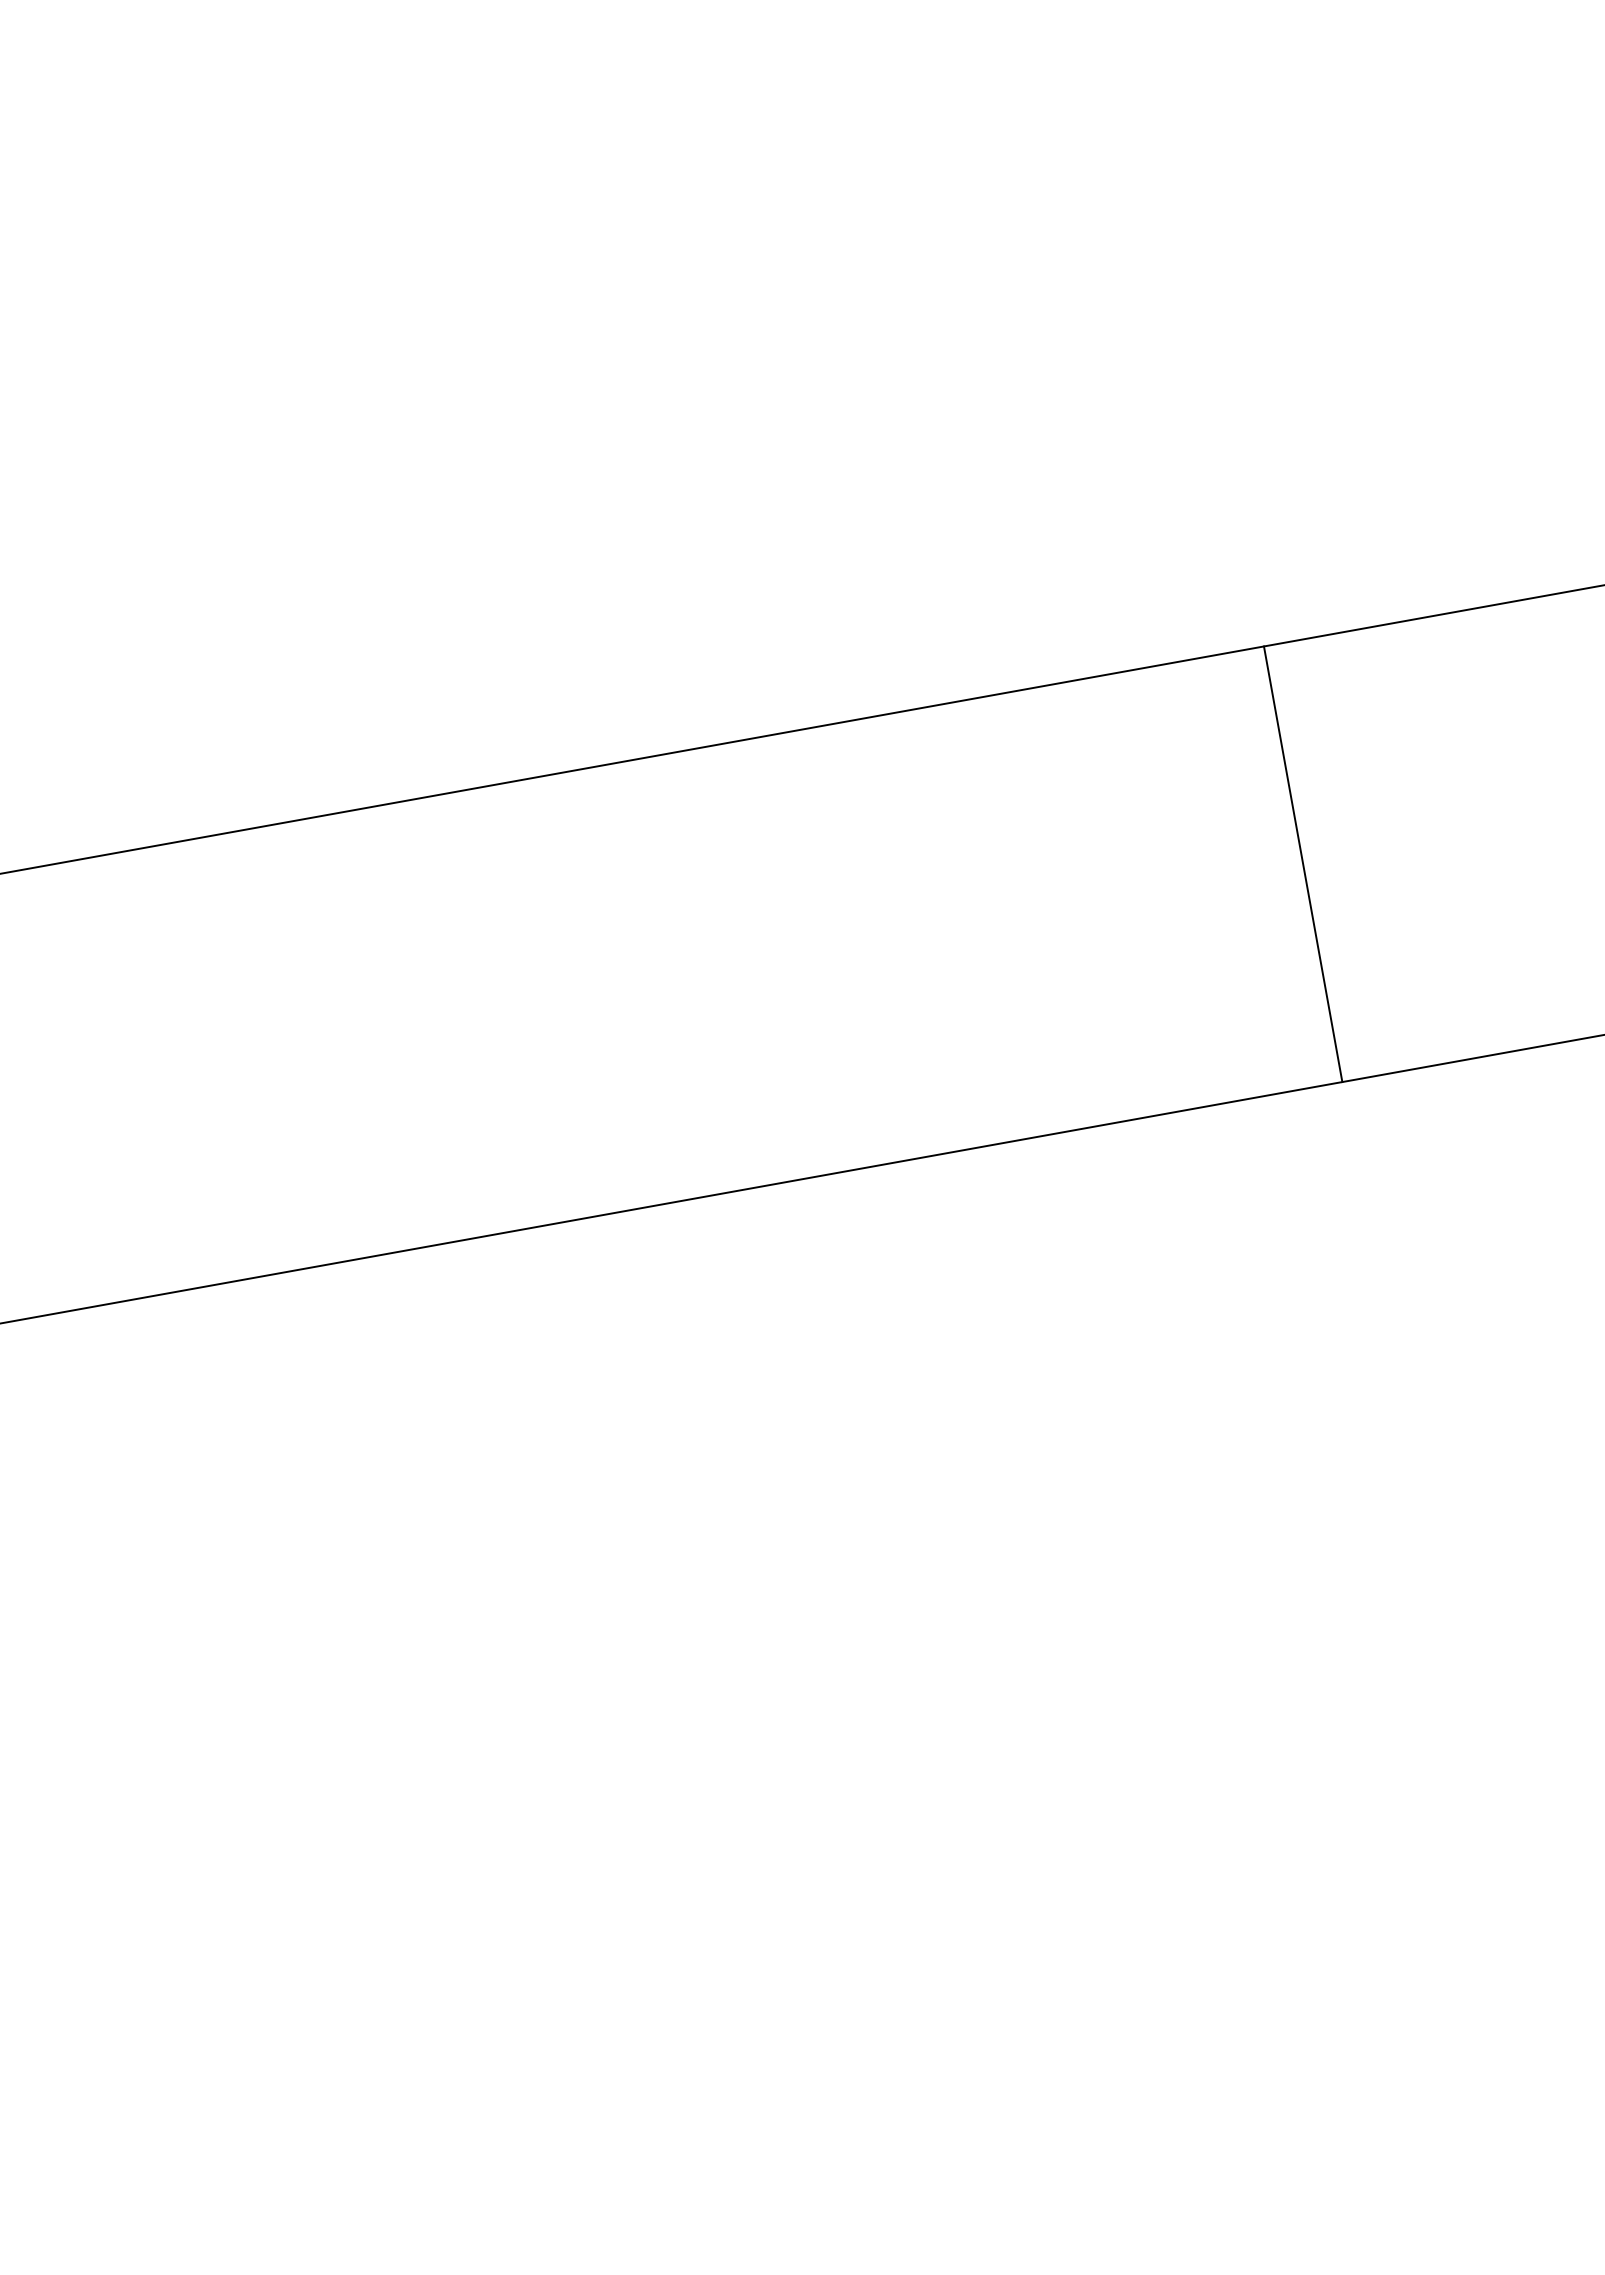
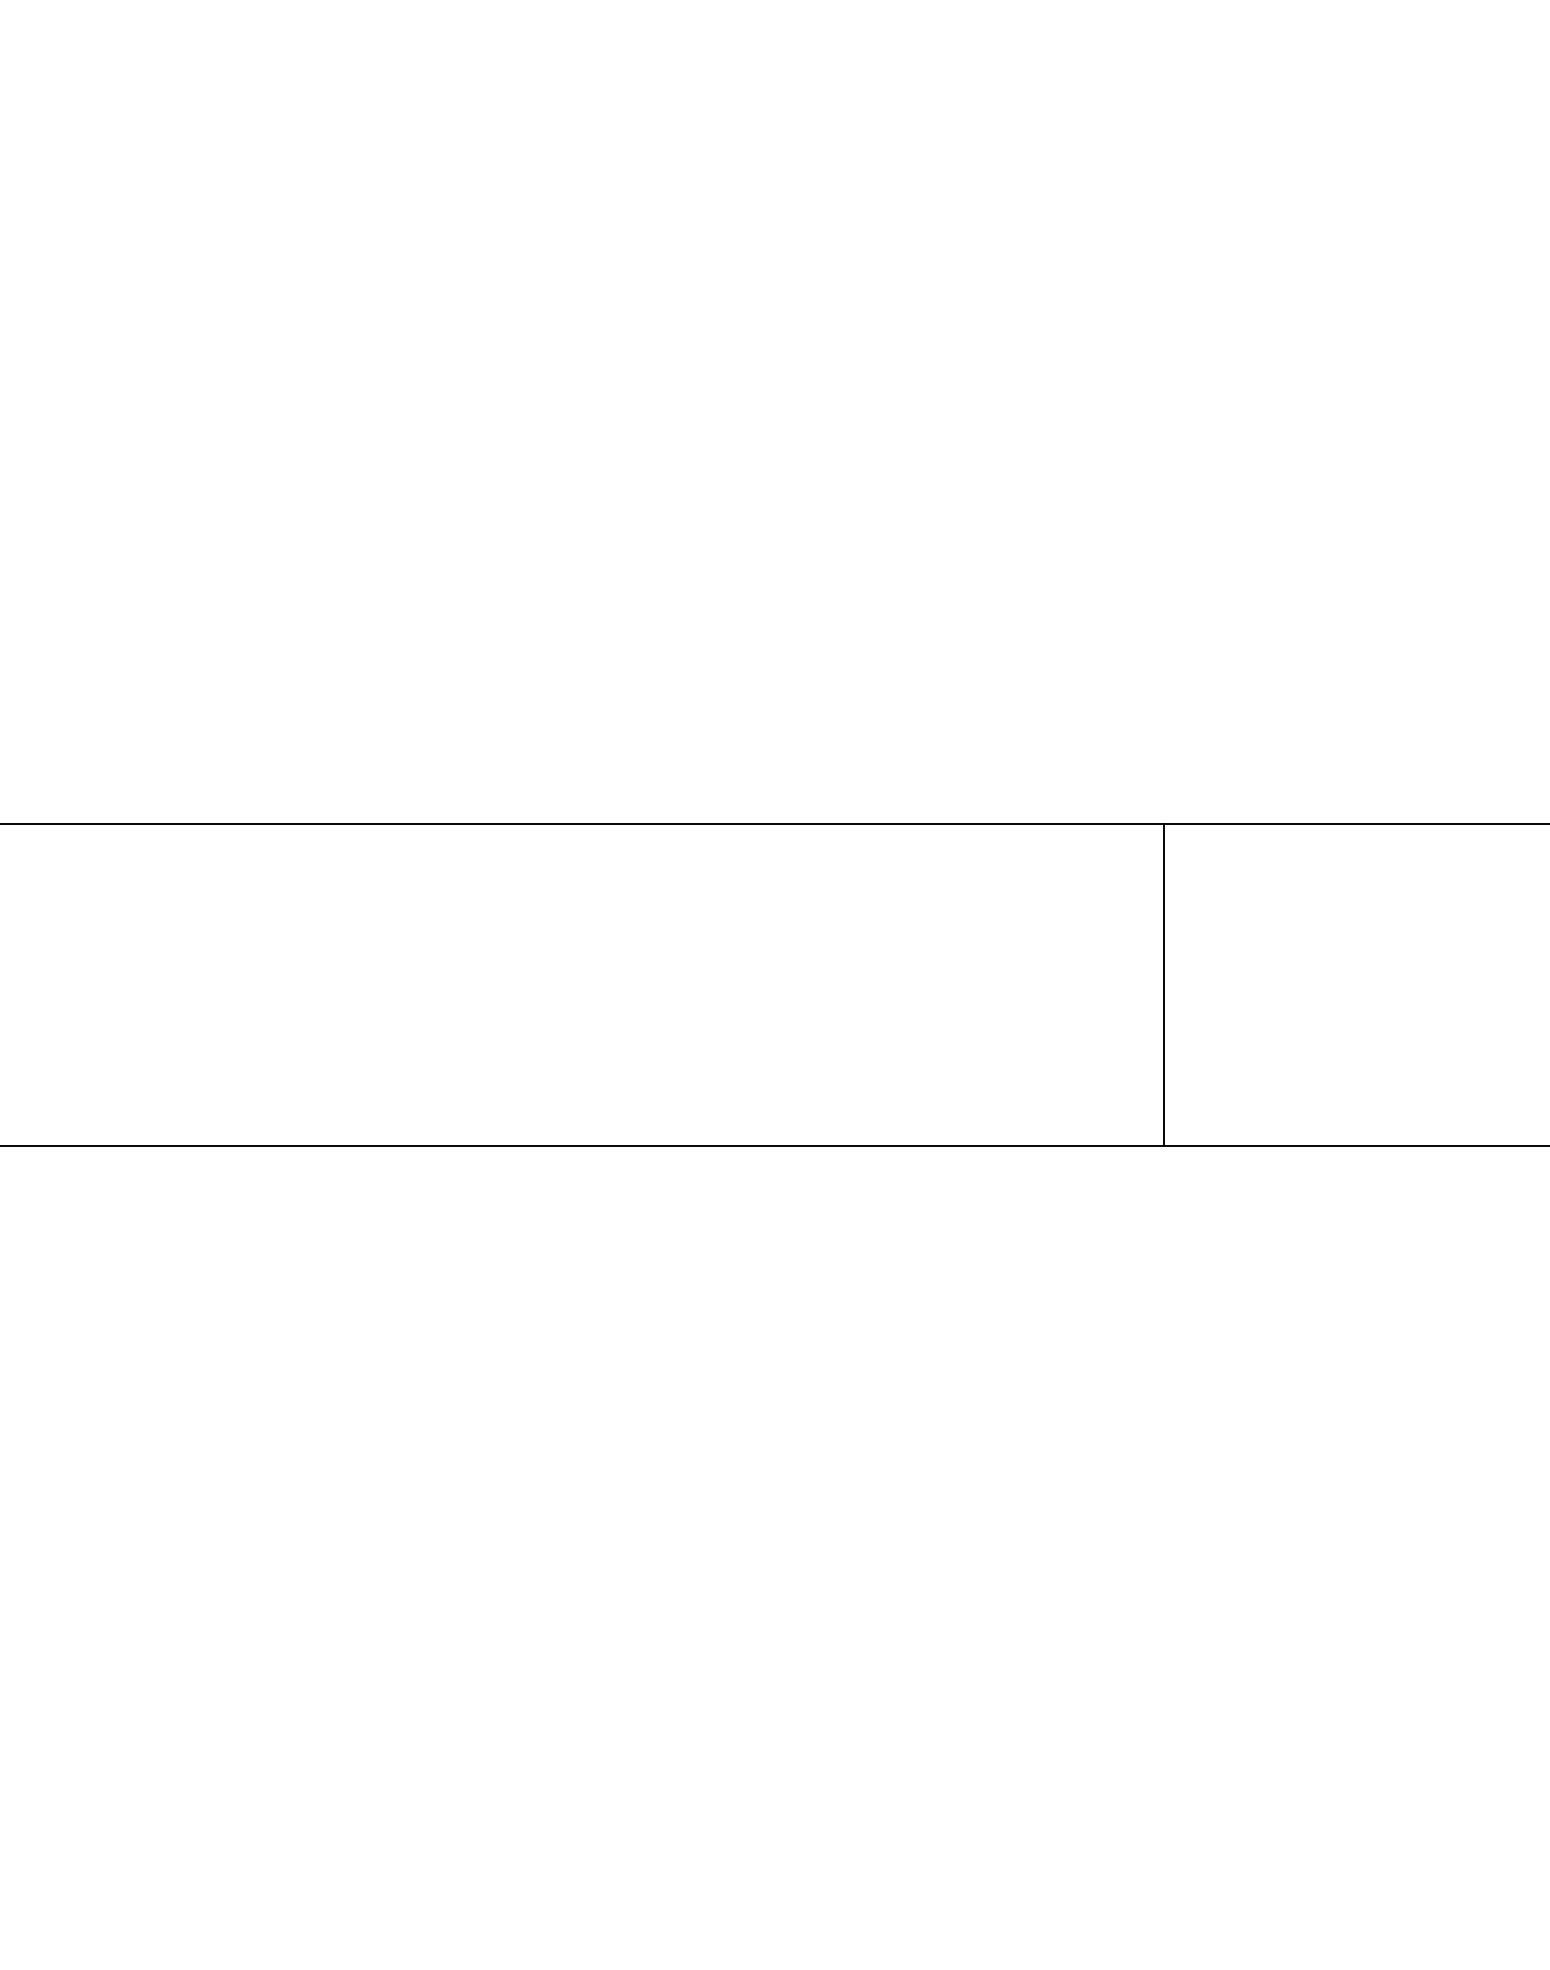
line: (1303, 863) -> (1164, 984), moved

